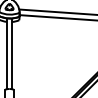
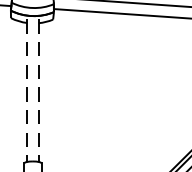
line: (6, 54) -> (26, 90), solid -> dashed
line: (12, 54) -> (39, 90), solid -> dashed

